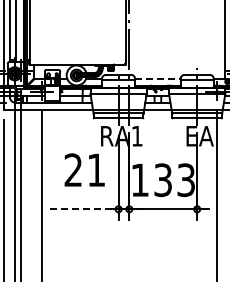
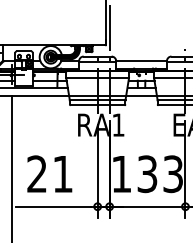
line: (157, 79) -> (141, 61), dashed -> solid
text: (84, 169) -> (49, 173), moved
line: (78, 209) -> (52, 206), dashed -> solid

